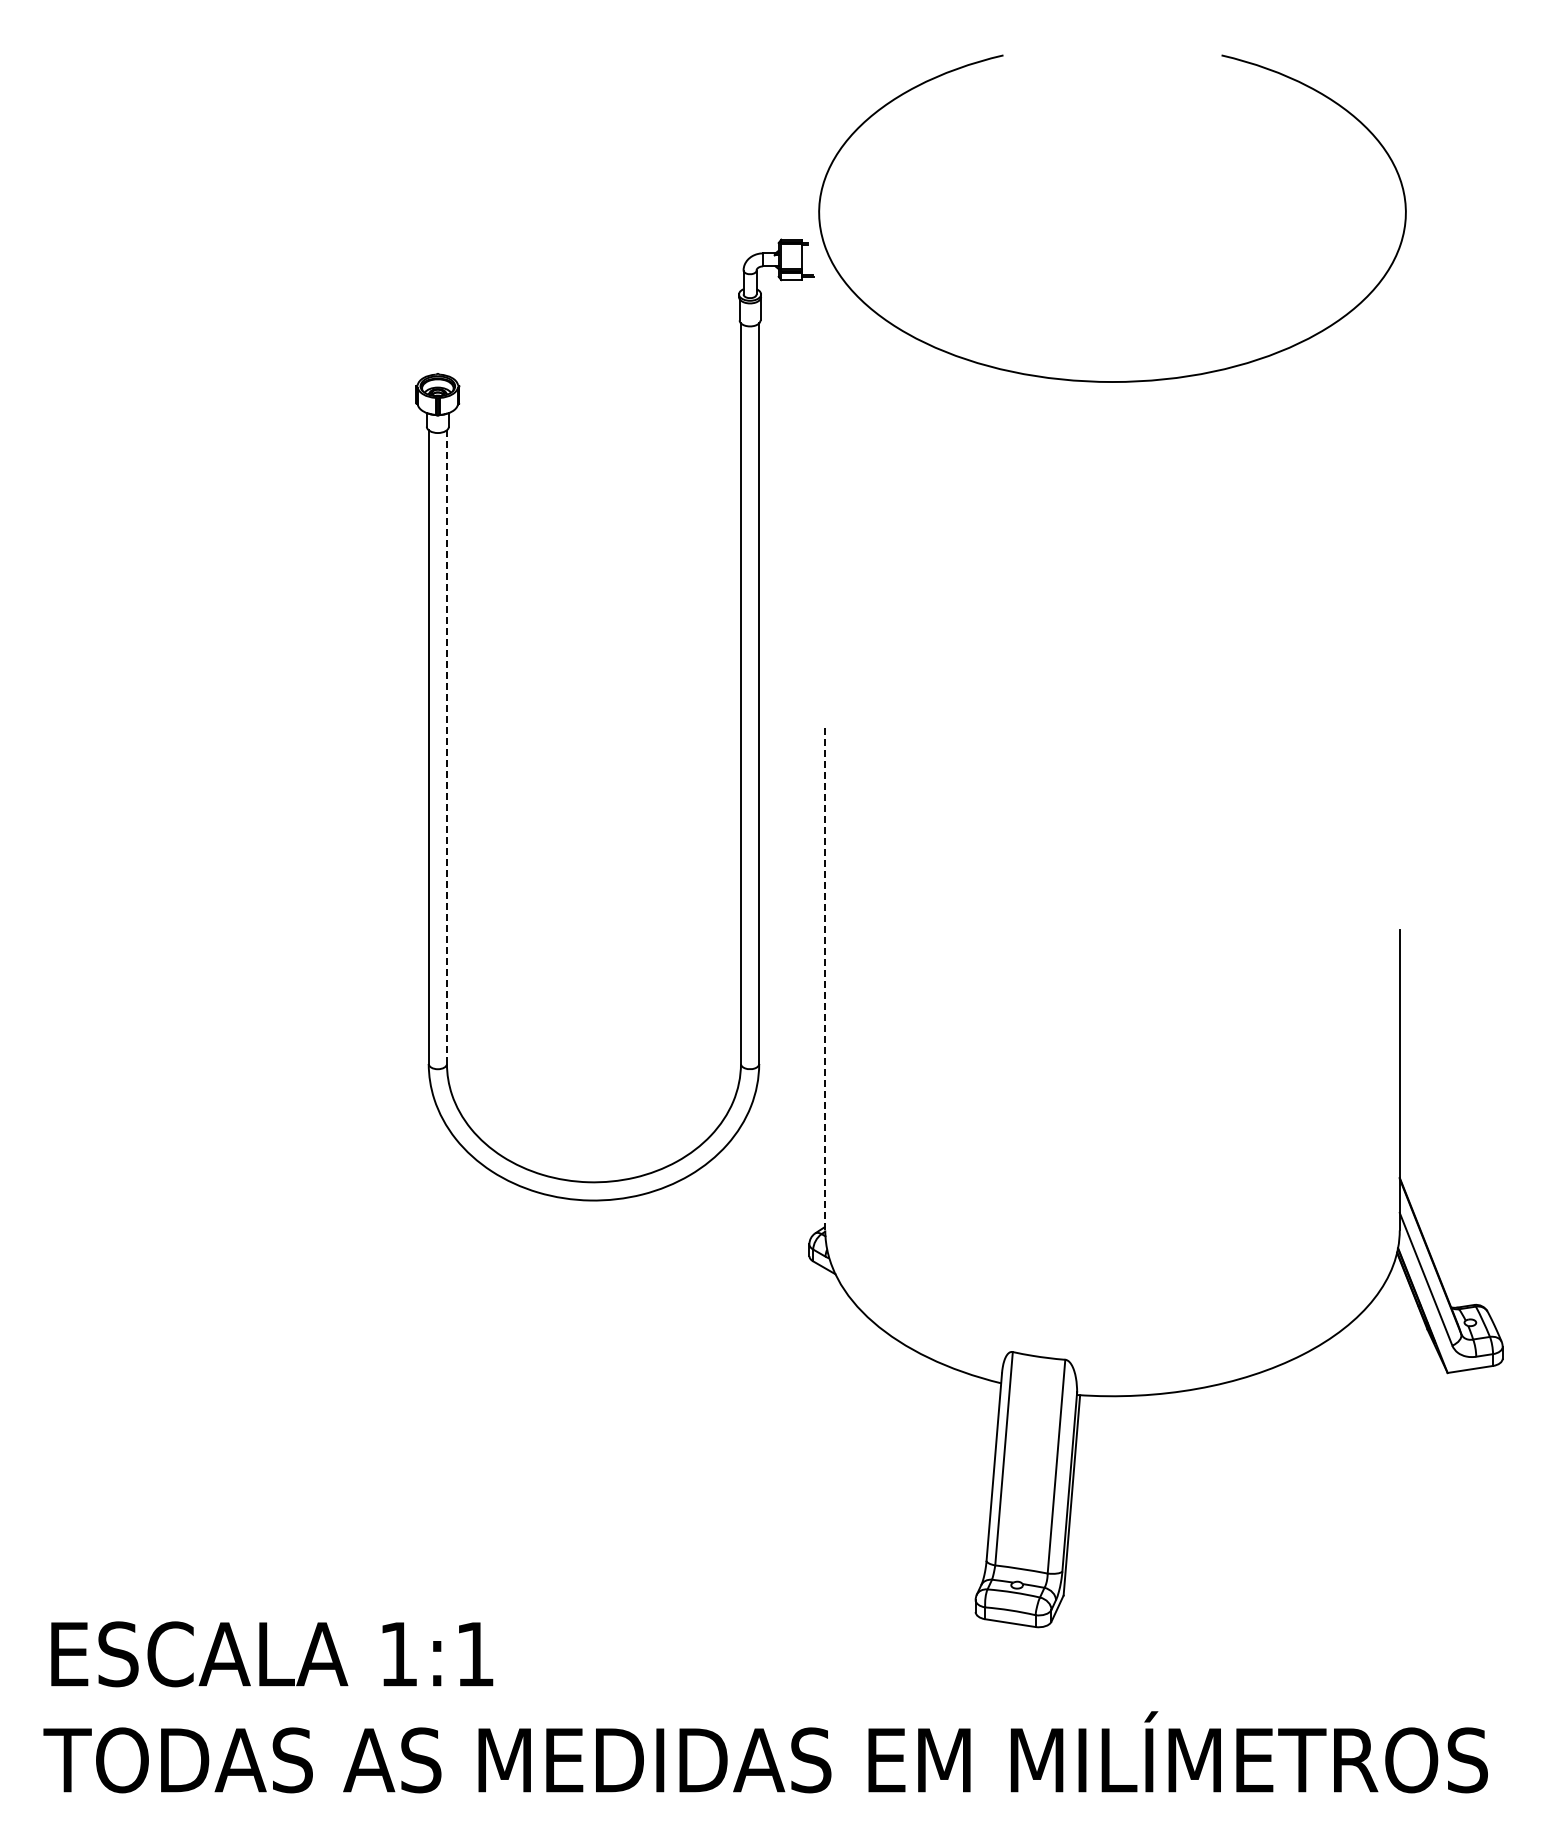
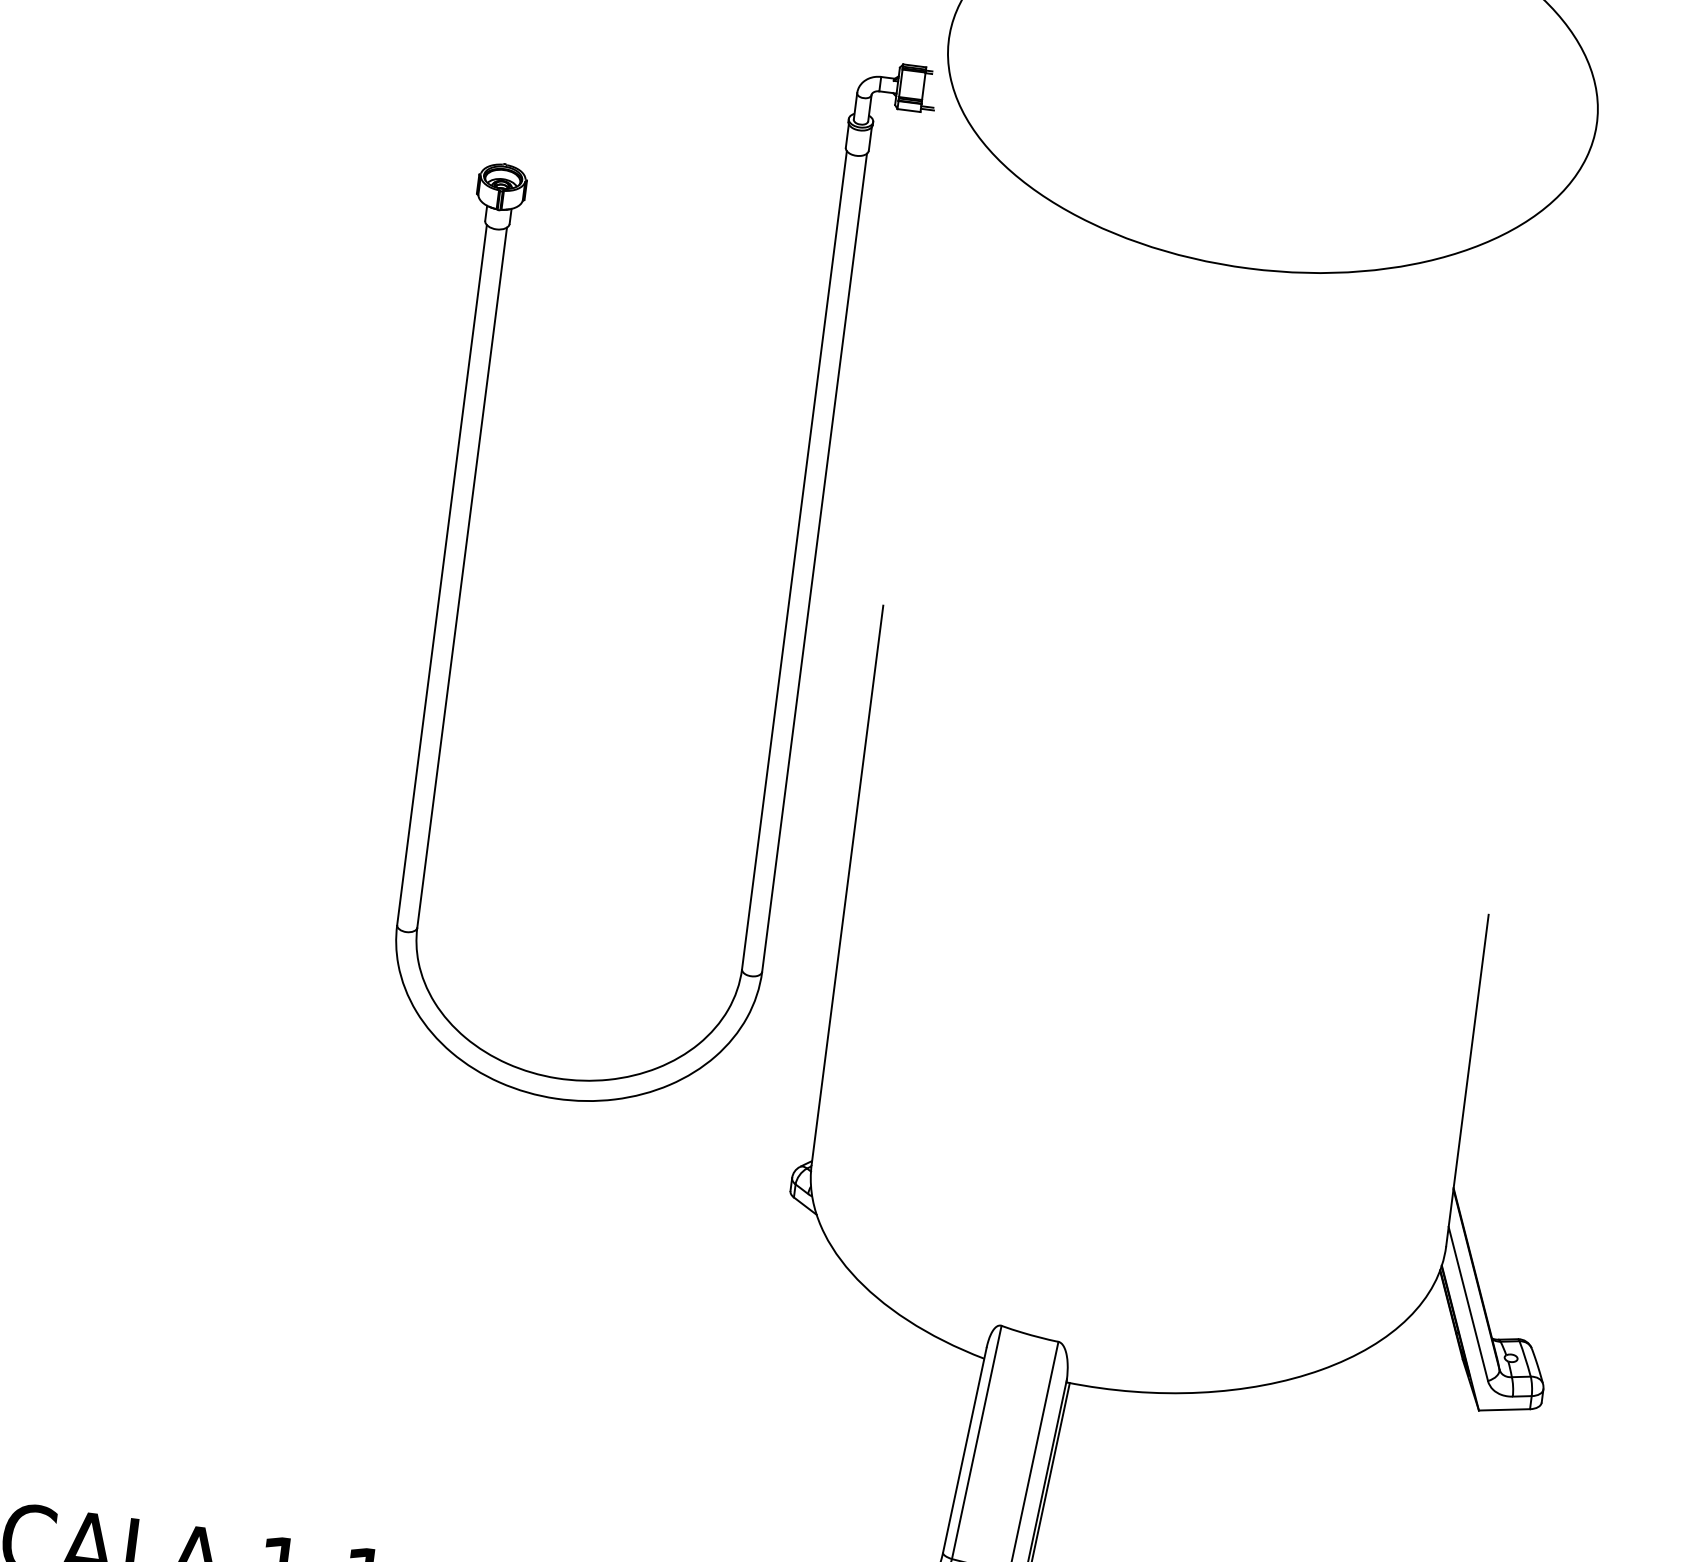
line: (446, 747) -> (461, 577), dashed -> solid
line: (825, 976) -> (847, 884), dashed -> solid

